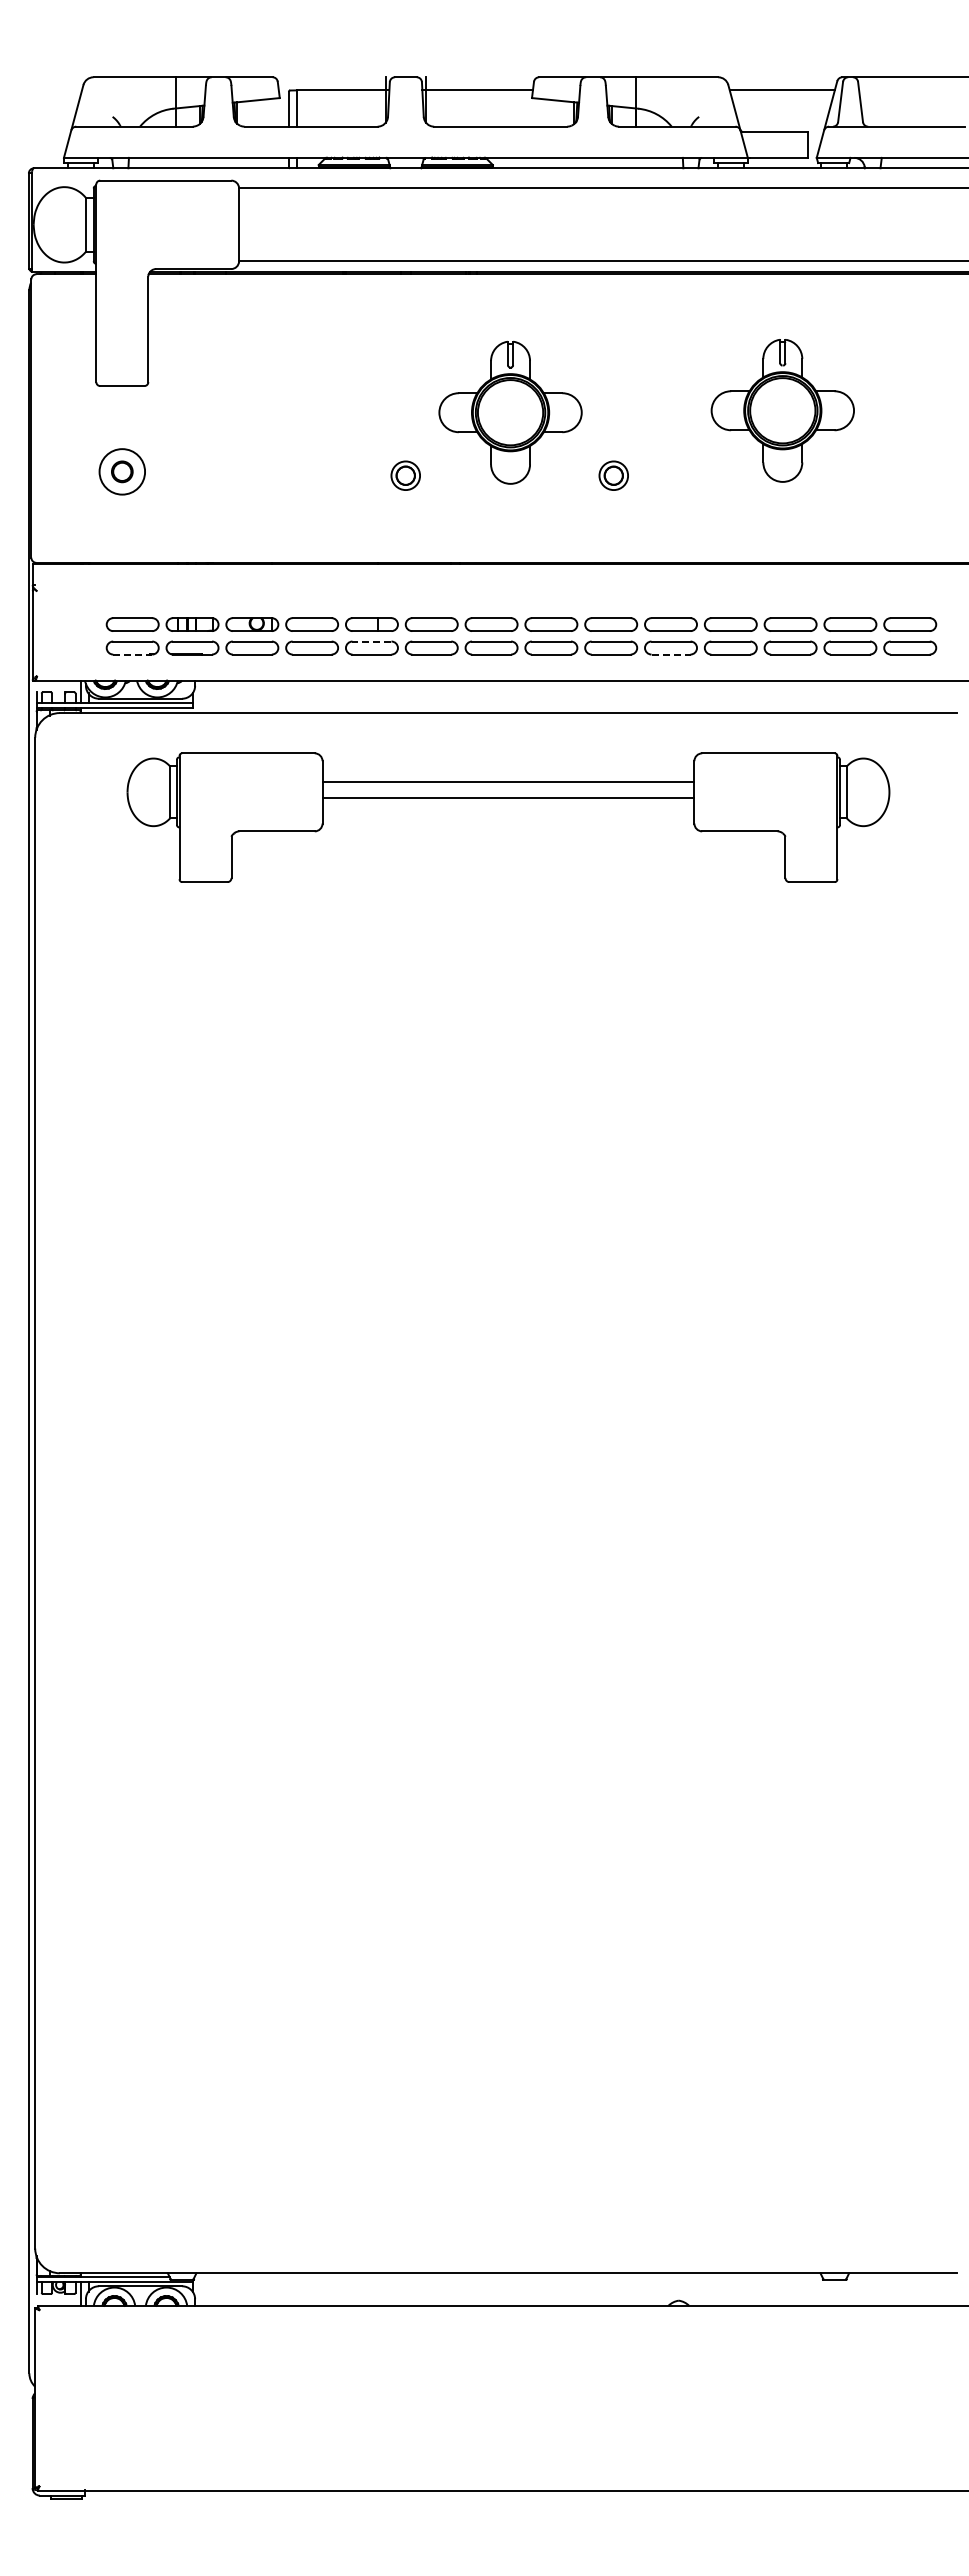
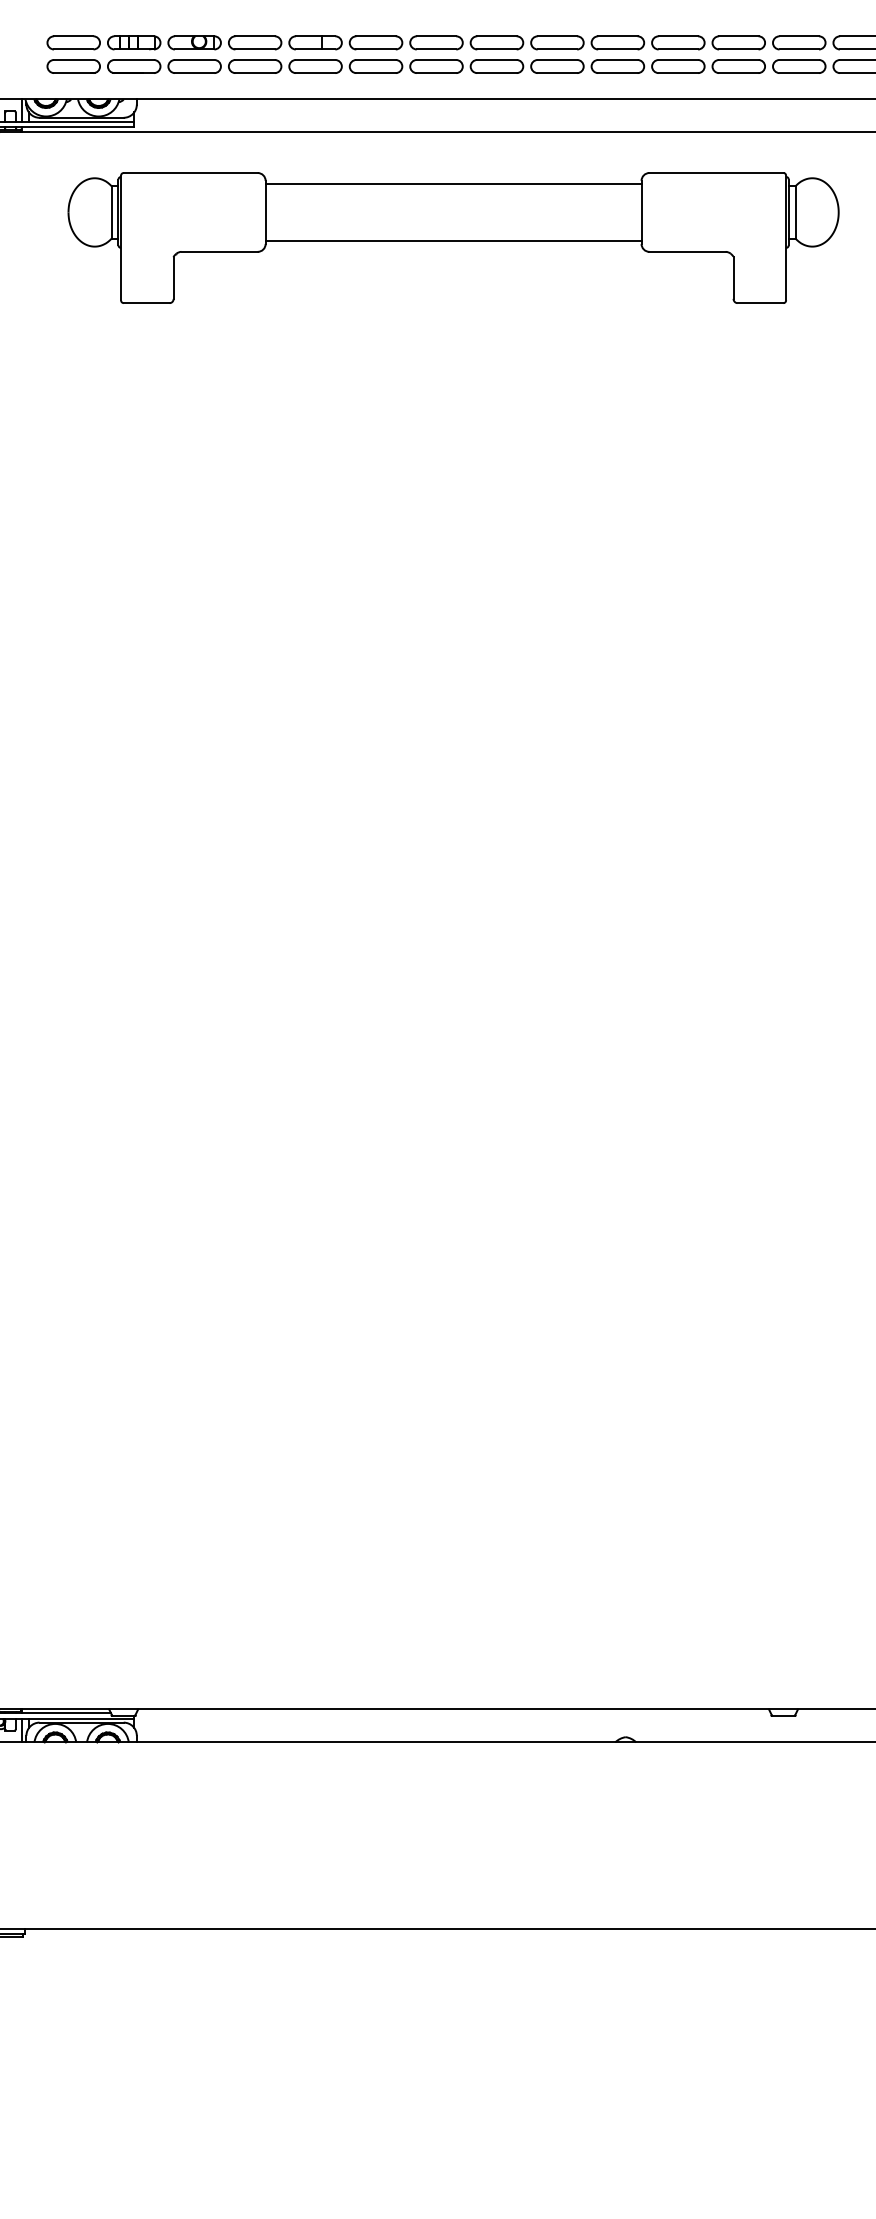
line: (371, 641) -> (315, 59), dashed -> solid
line: (132, 654) -> (73, 73), dashed -> solid
line: (671, 654) -> (618, 73), dashed -> solid
line: (508, 781) -> (453, 240), moved
line: (508, 797) -> (453, 183), moved

